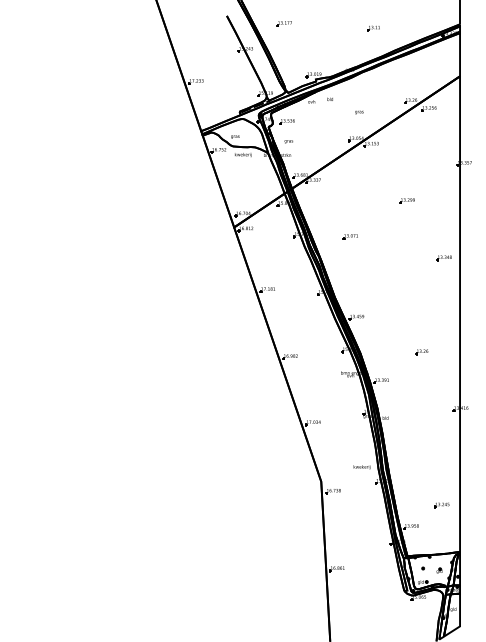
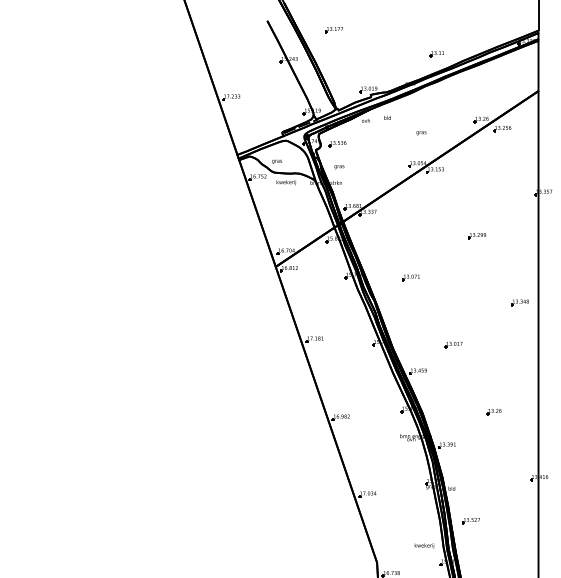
part: (373, 28) -> (436, 54), moved
part: (386, 294) -> (452, 344), added
part: (401, 445) -> (470, 520), added

